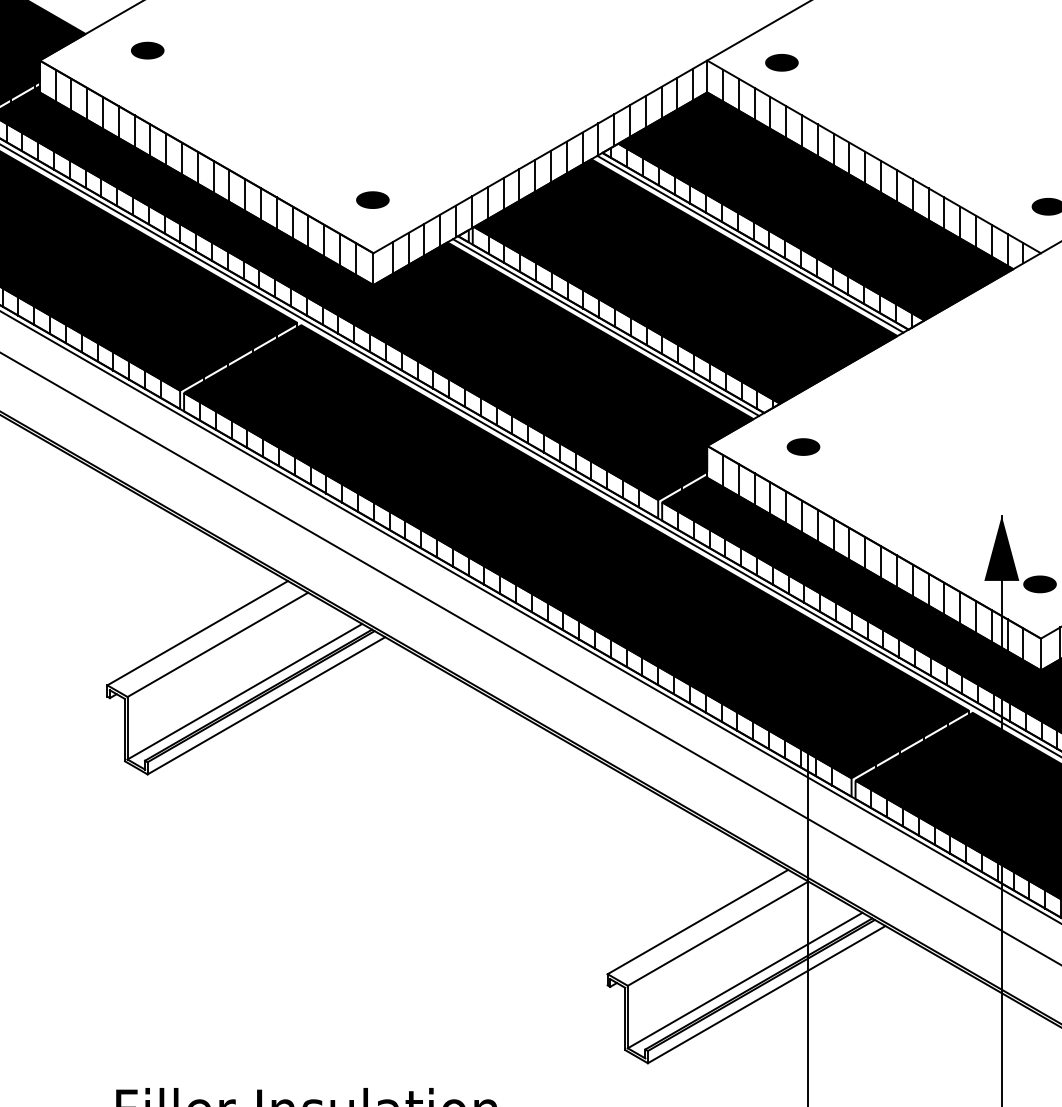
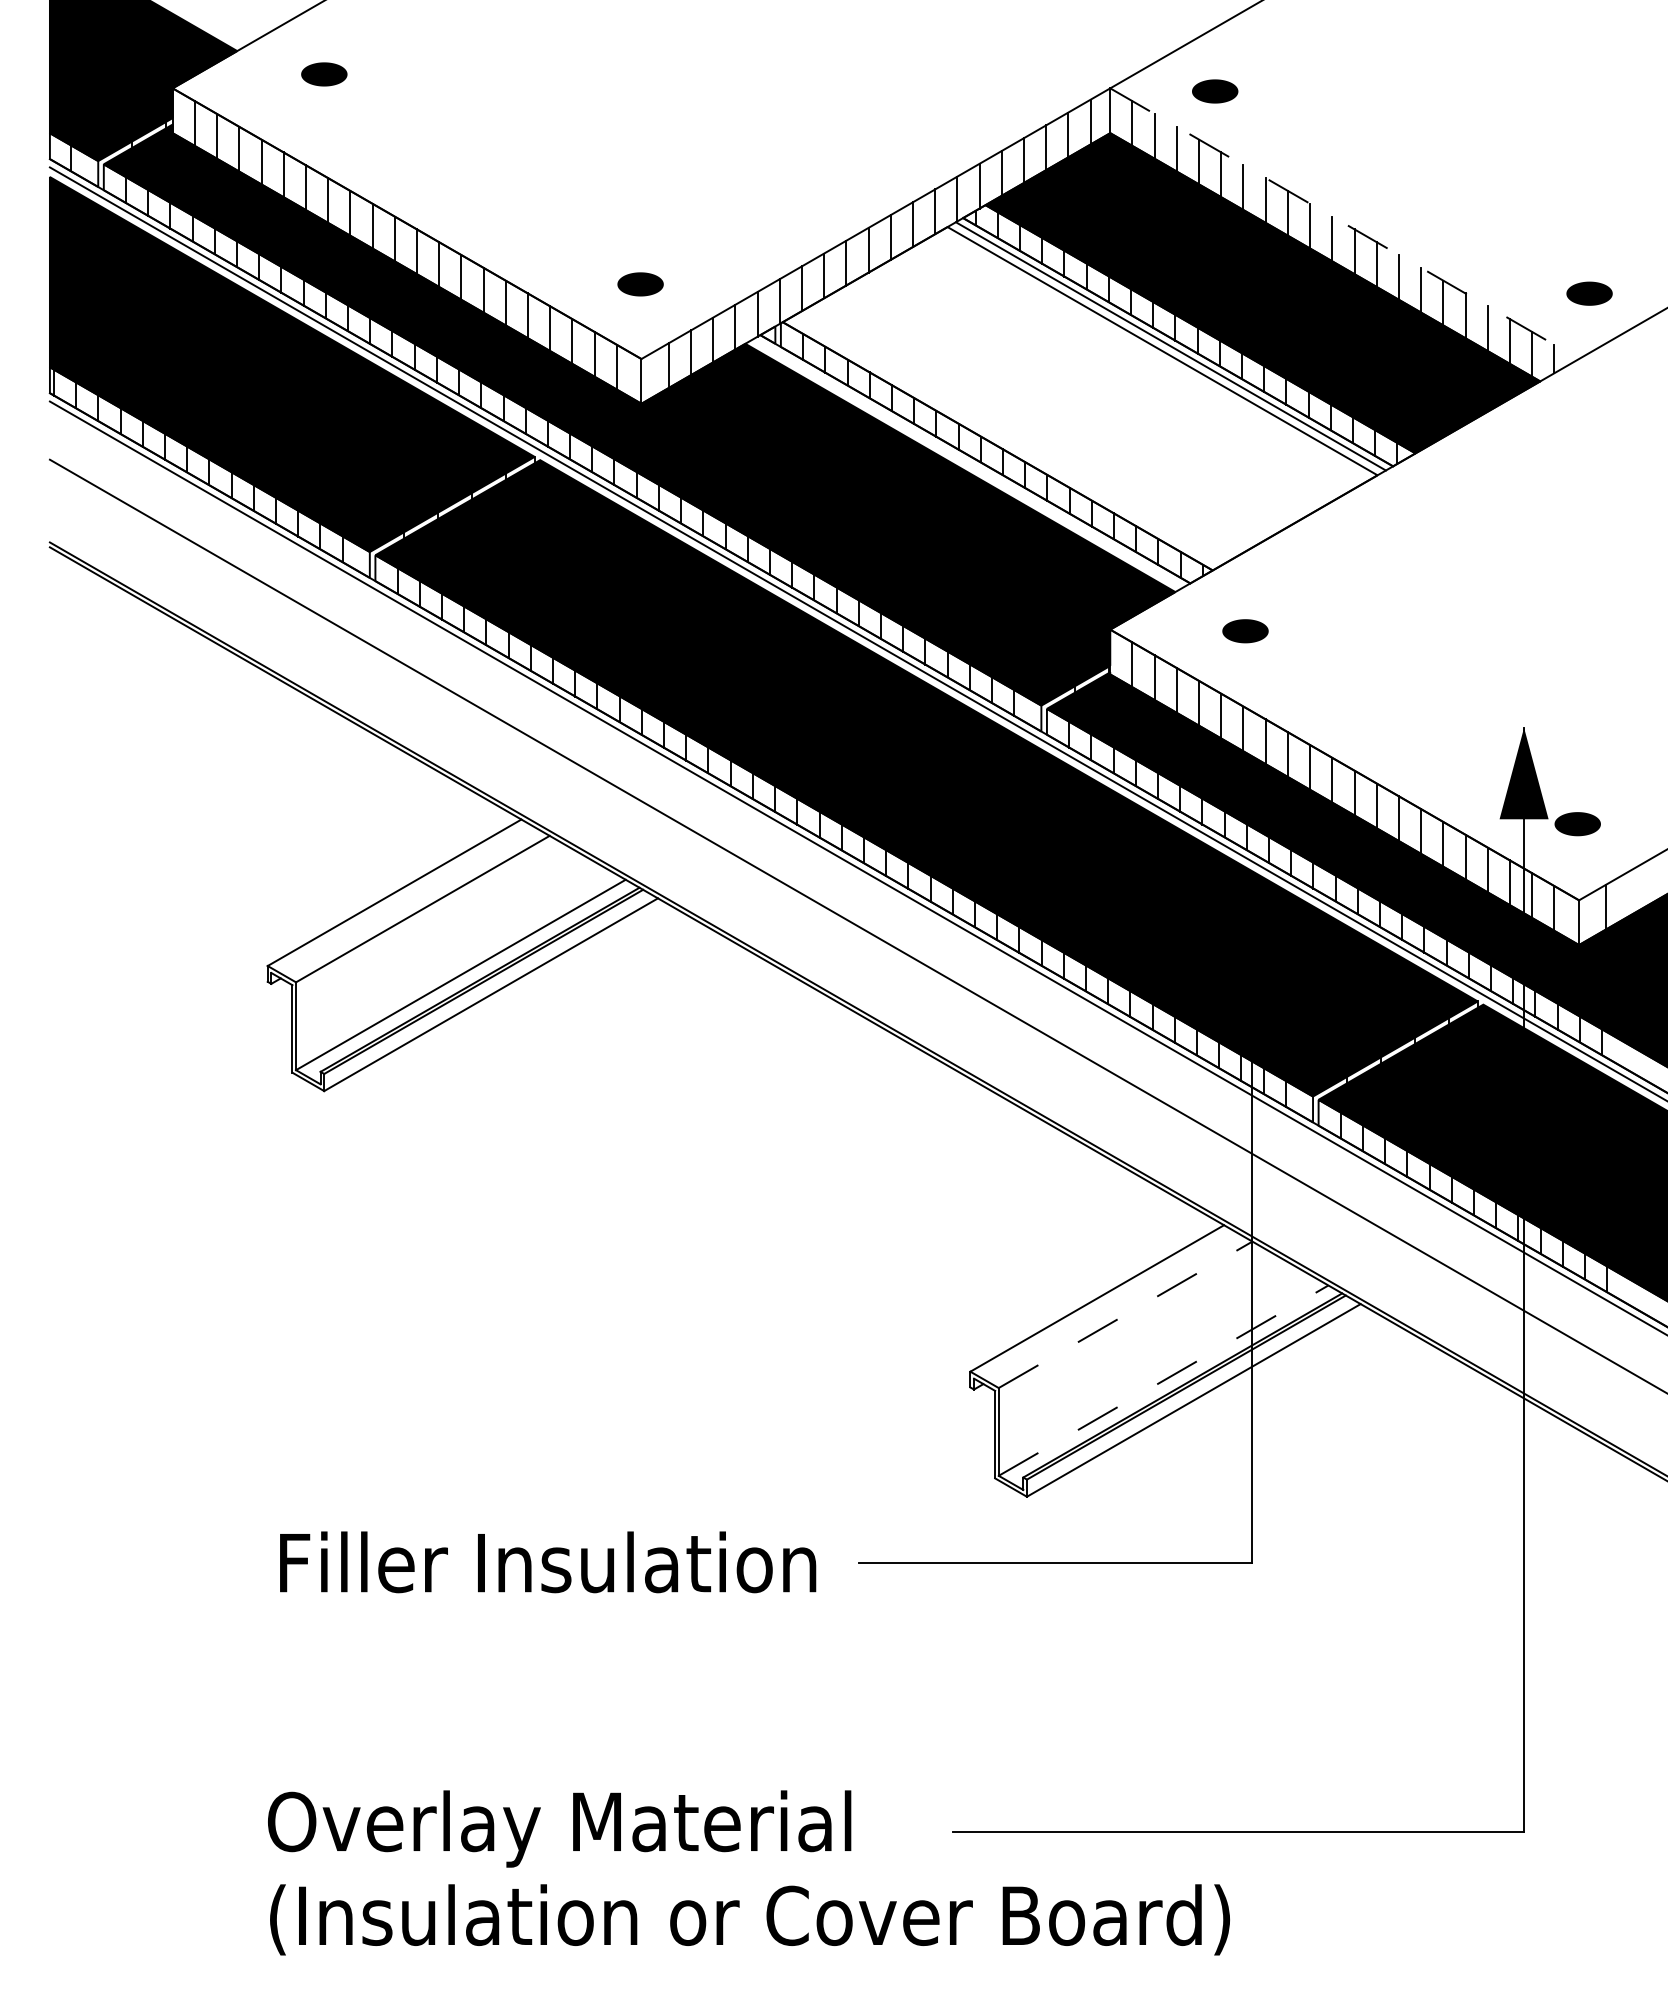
line: (873, 156) -> (1344, 223), solid -> dashed
fill: (685, 281) -> (1079, 398), removed
line: (606, 327) -> (968, 463), removed
line: (718, 933) -> (1126, 1314), solid -> dashed
line: (745, 980) -> (1164, 1380), solid -> dashed

